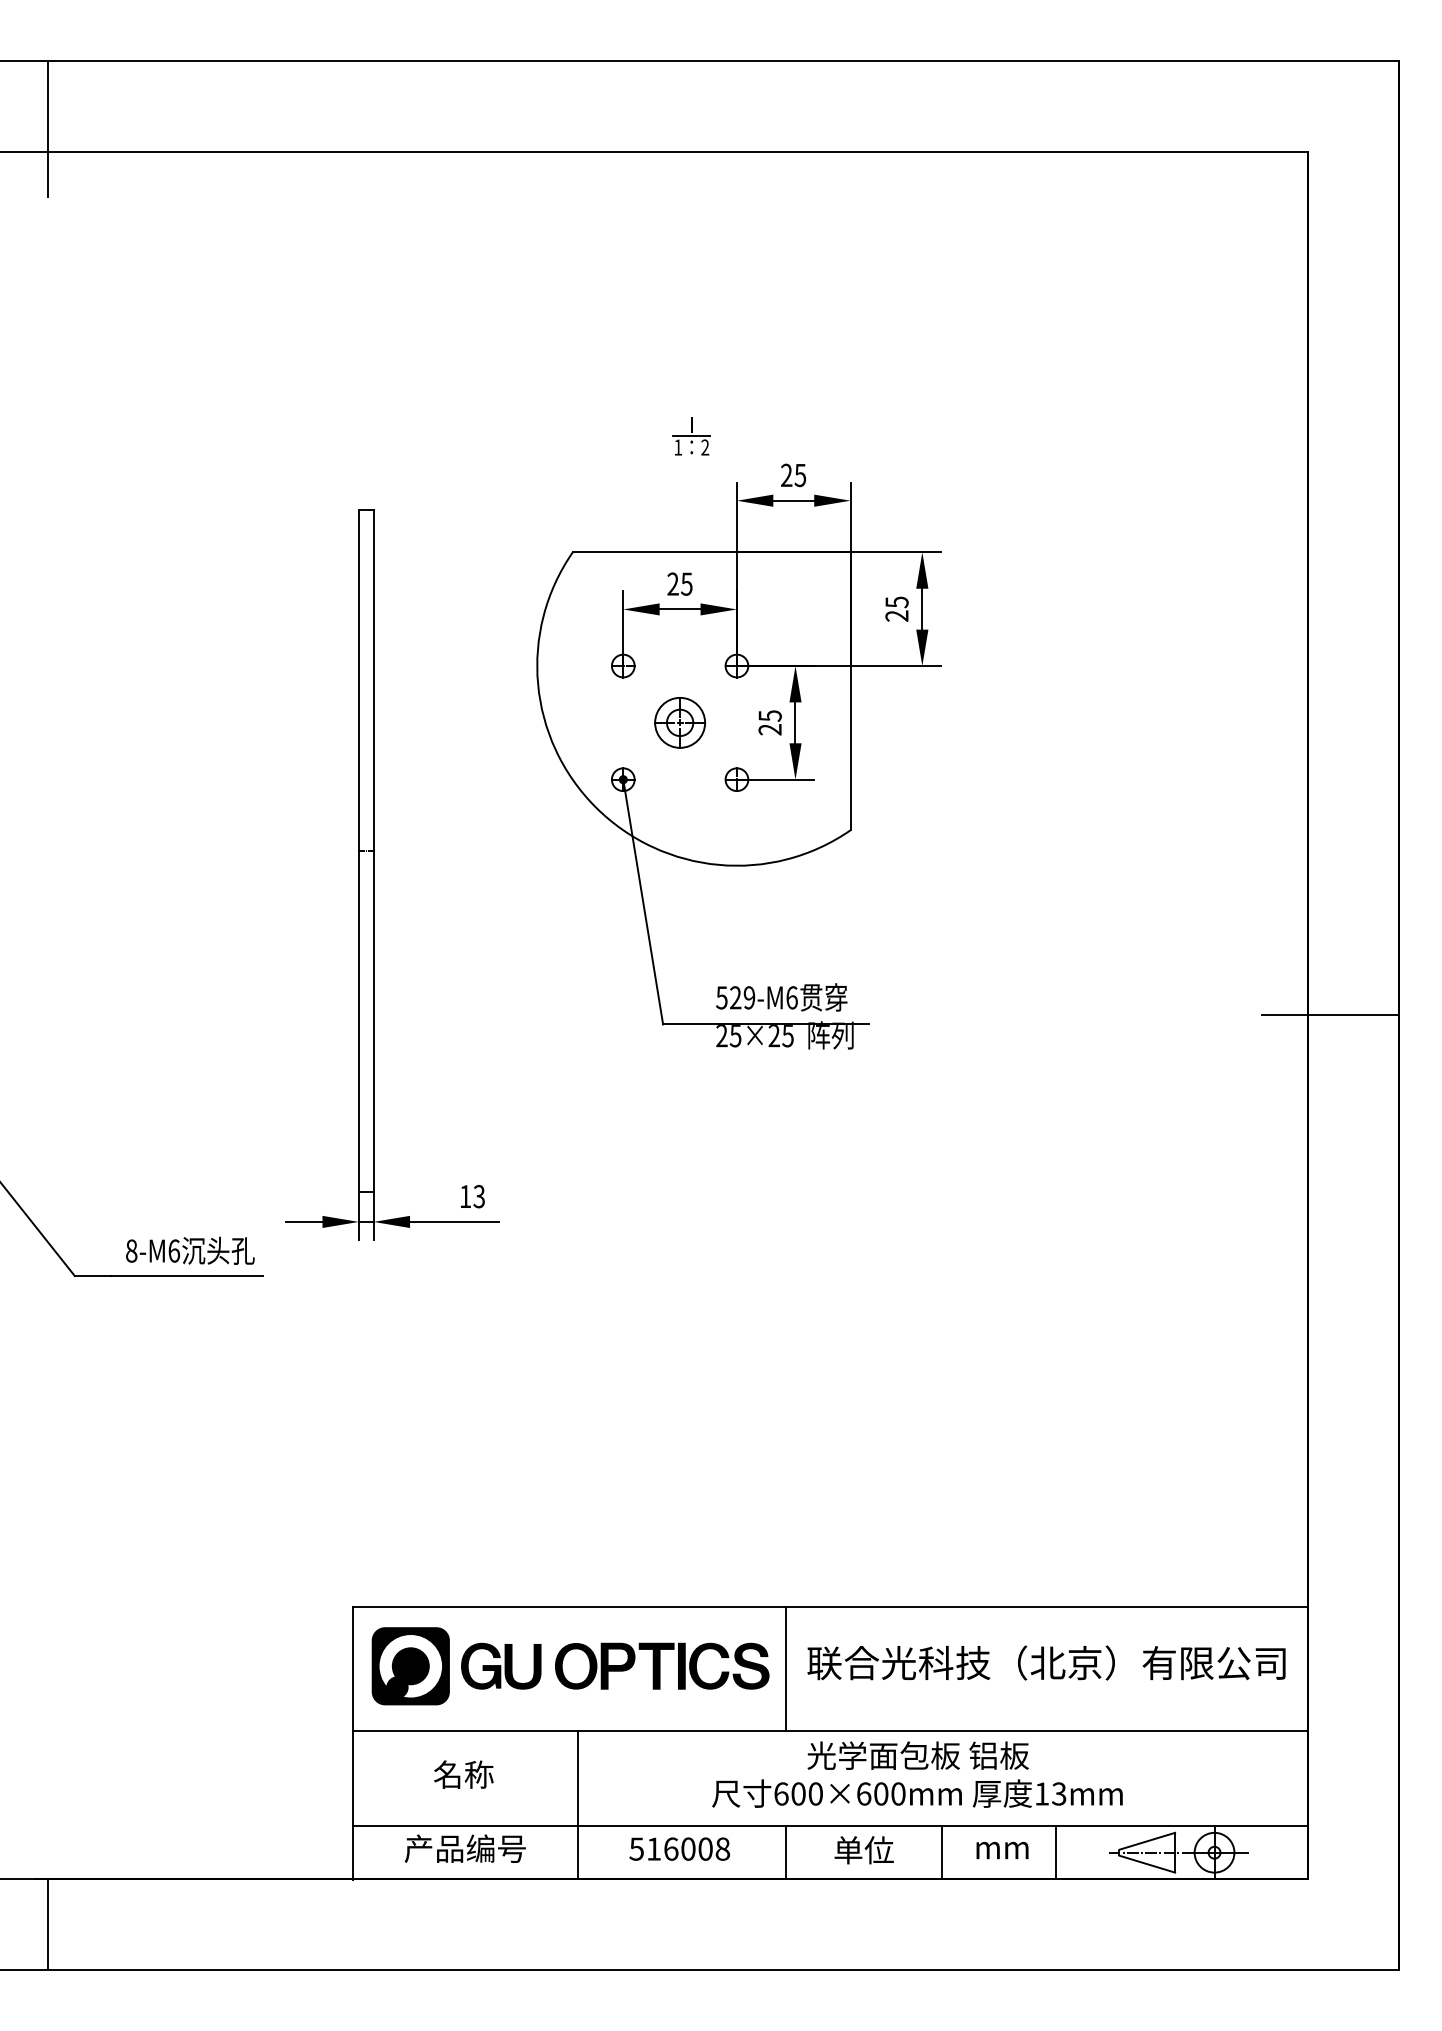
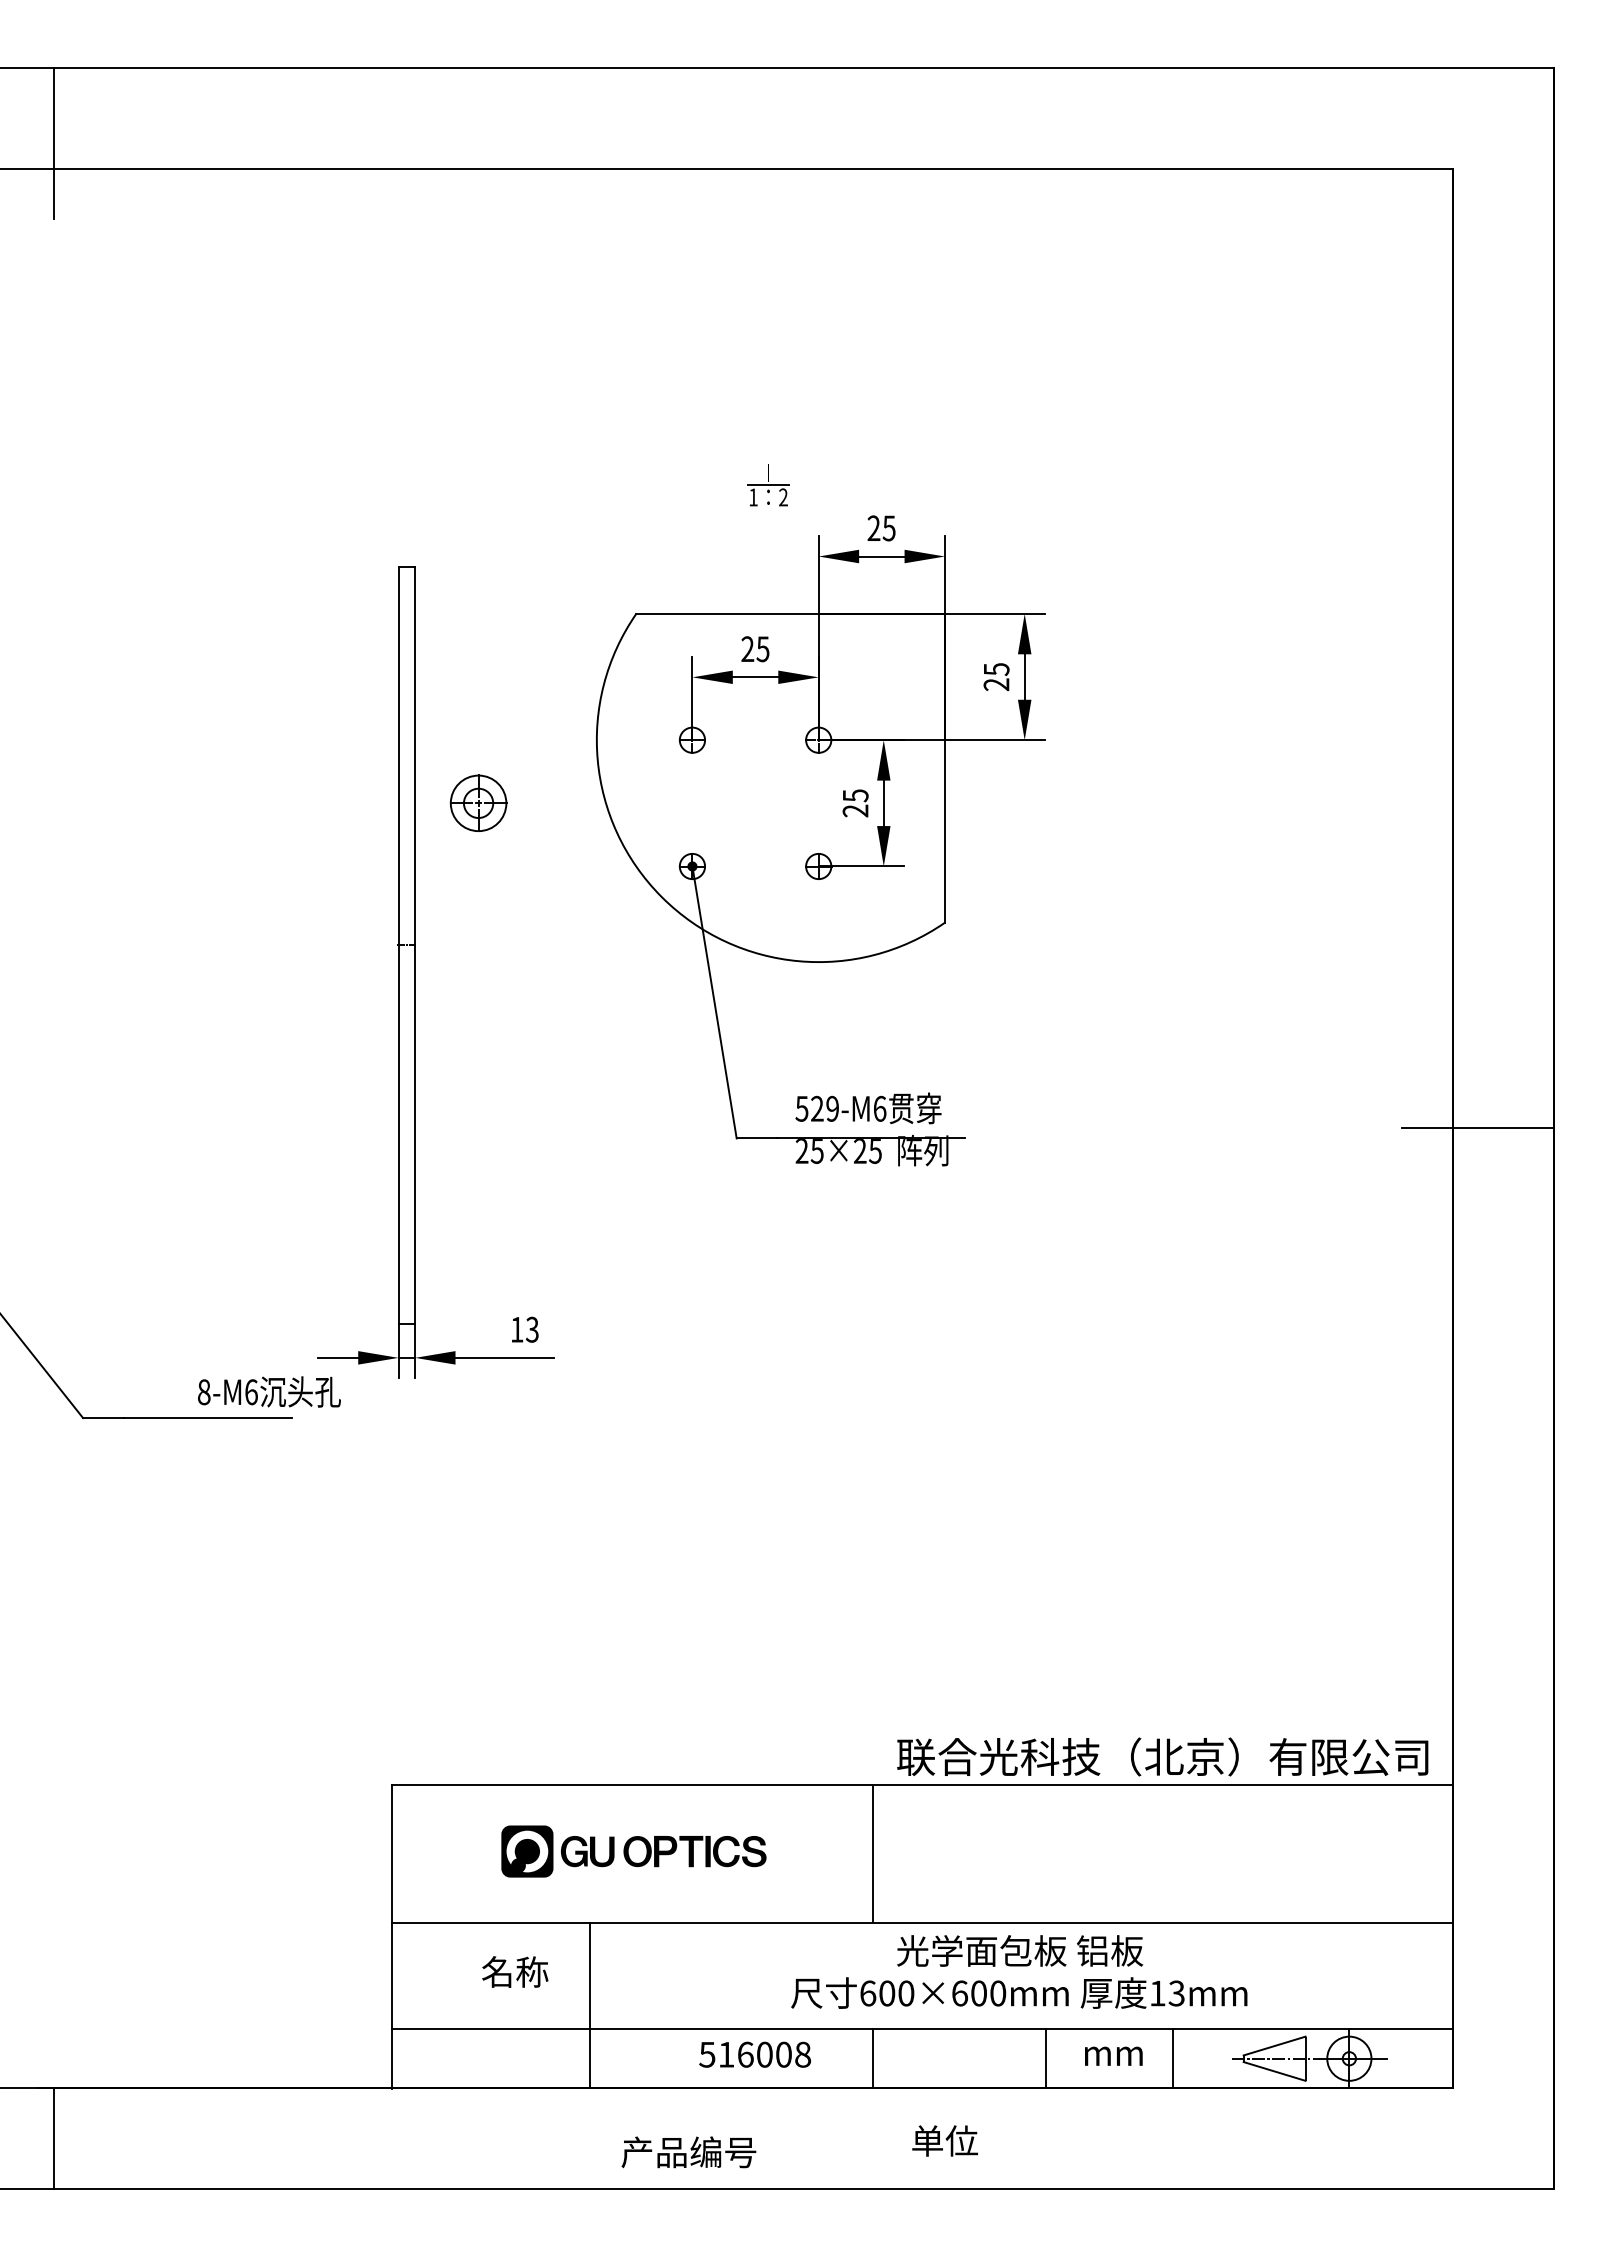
part: (680, 722) -> (478, 802), moved
text: (190, 1250) -> (269, 1391), moved
text: (1046, 1662) -> (1162, 1756), moved
part: (570, 1666) -> (633, 1851), size x0.6
line: (578, 1804) -> (590, 2005), moved
text: (464, 1848) -> (688, 2152), moved
text: (863, 1849) -> (944, 2140), moved

